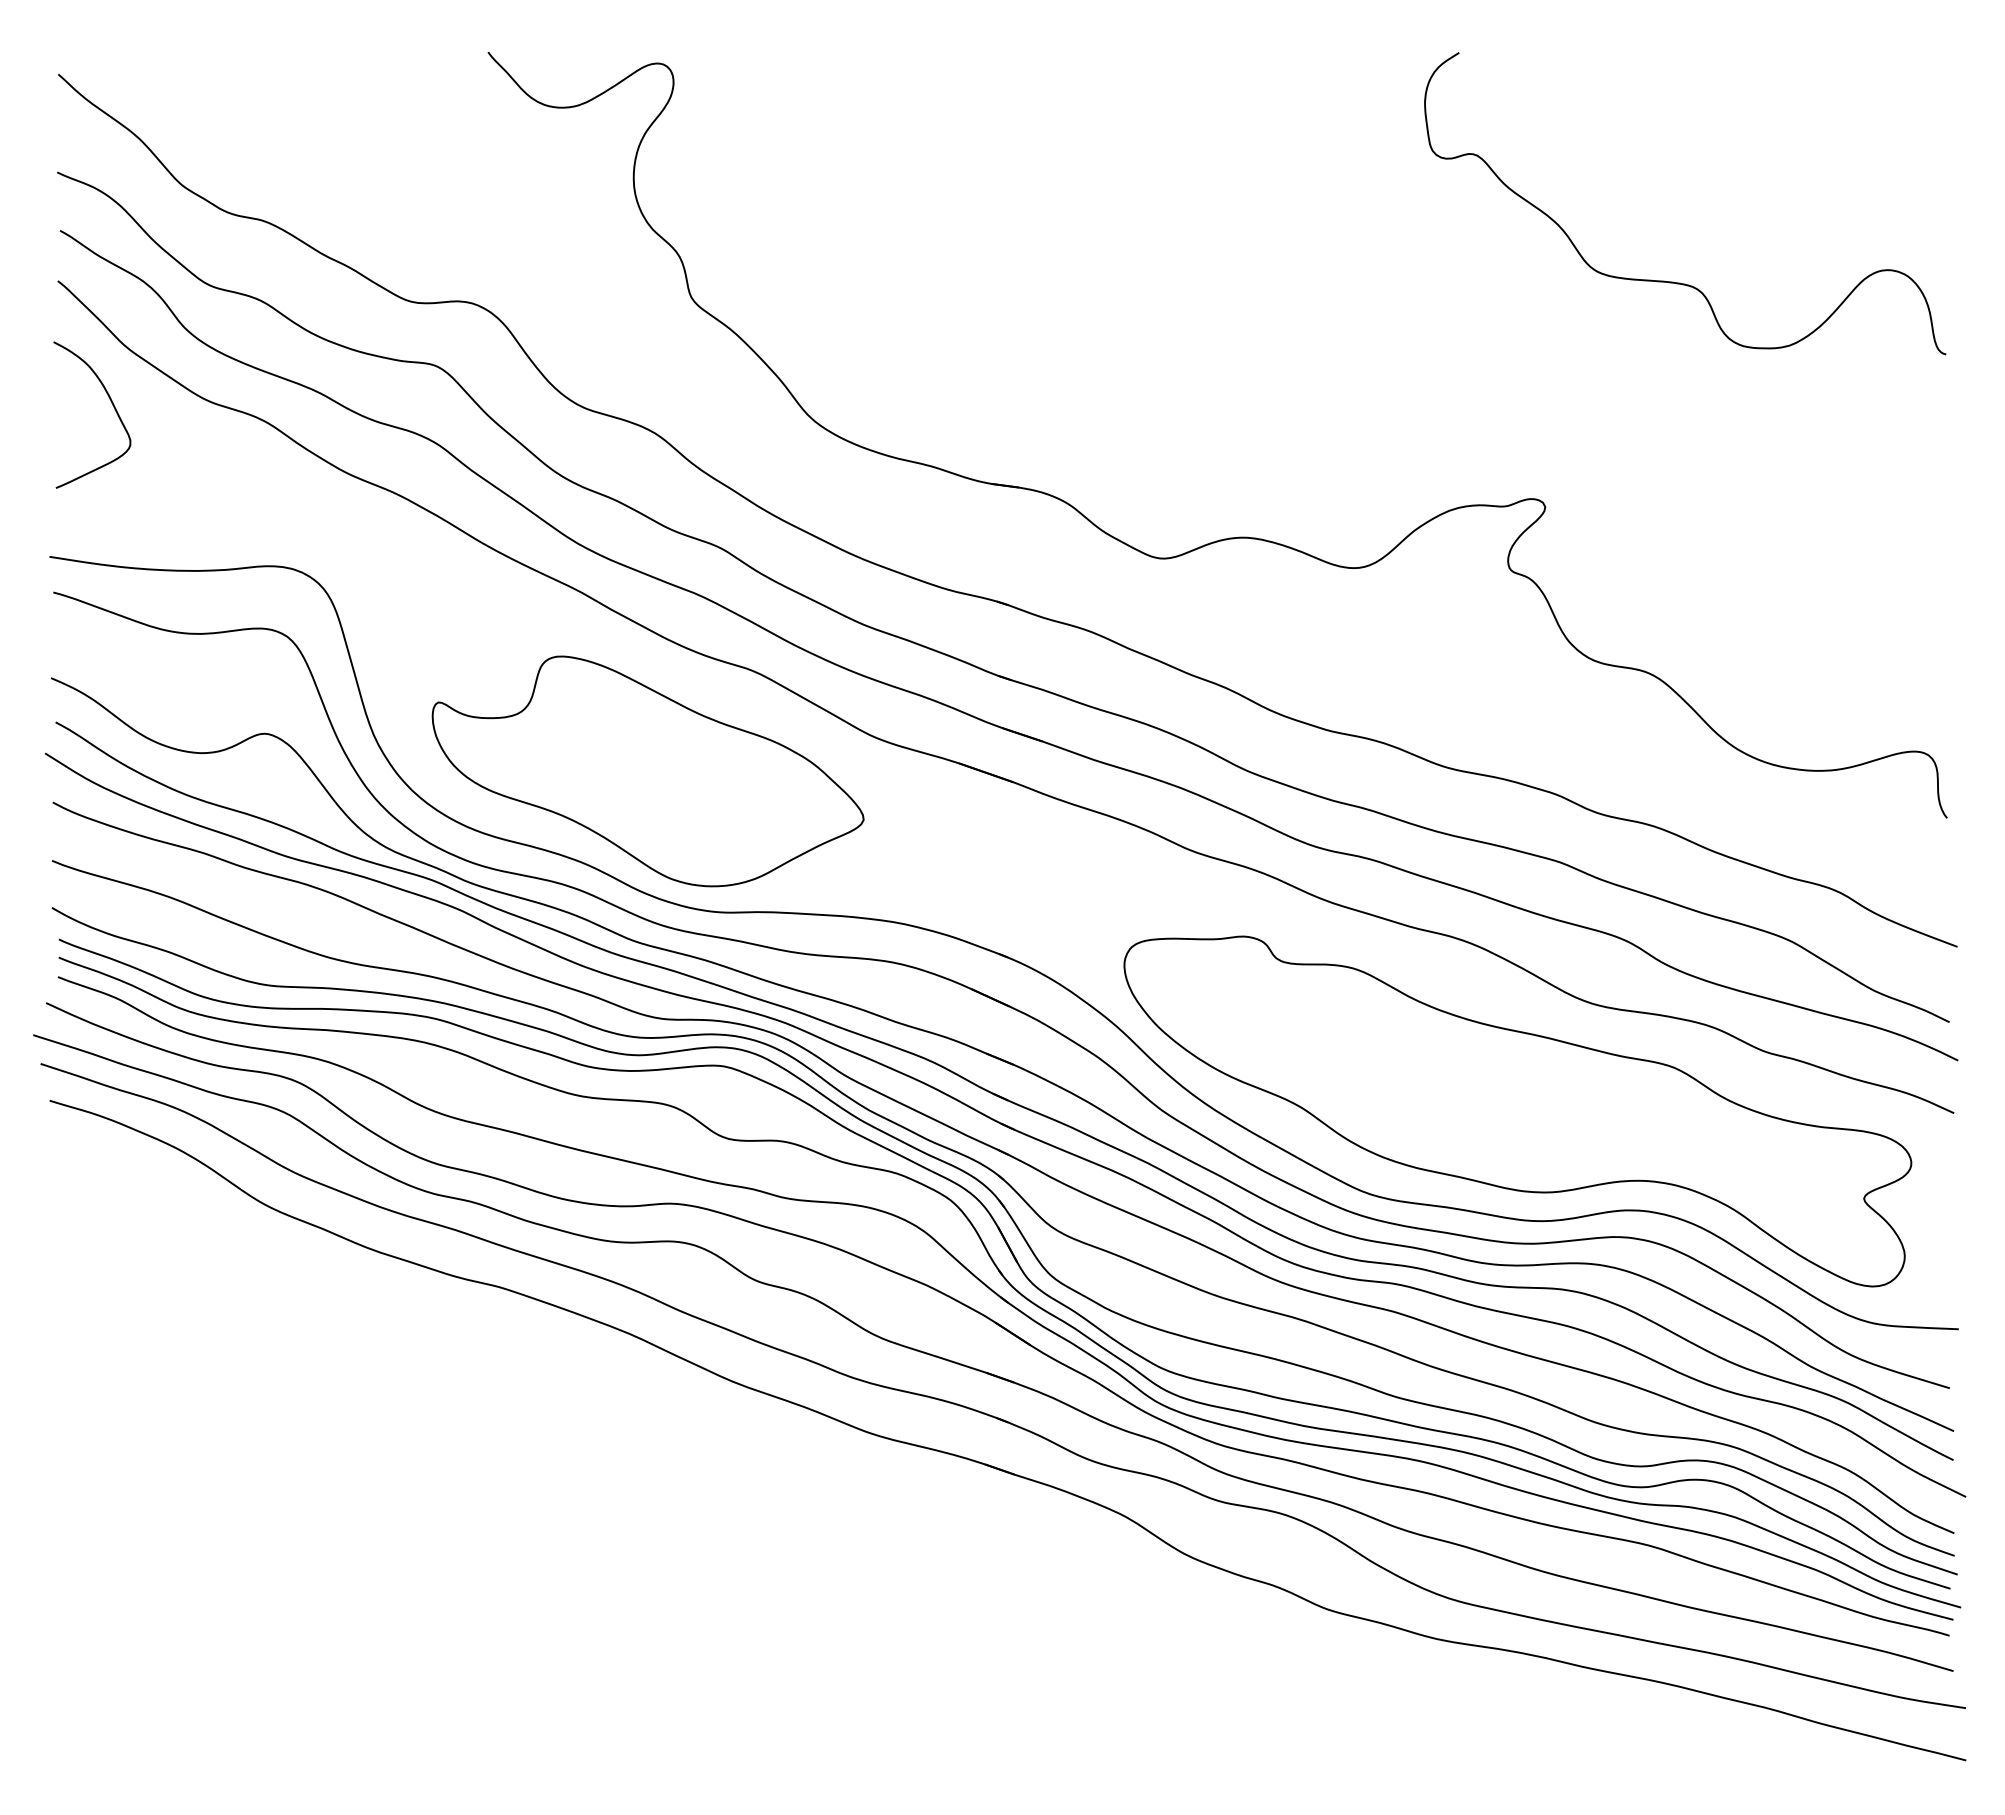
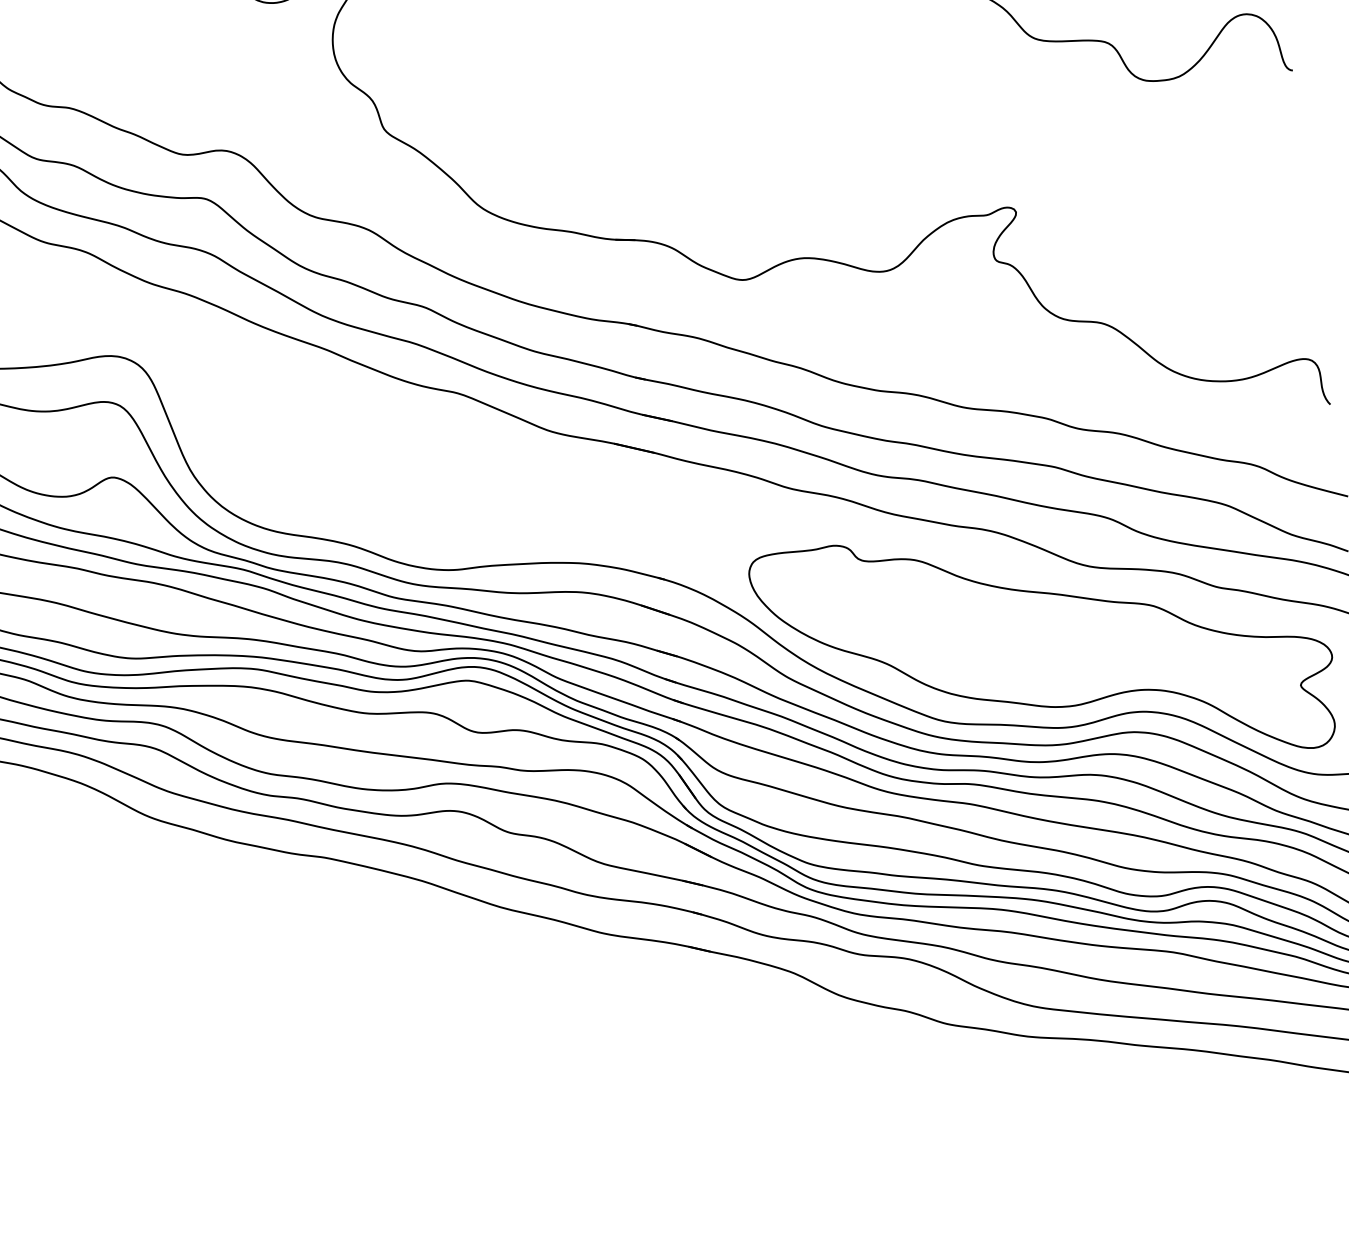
part: (647, 771) -> (390, 474), removed

